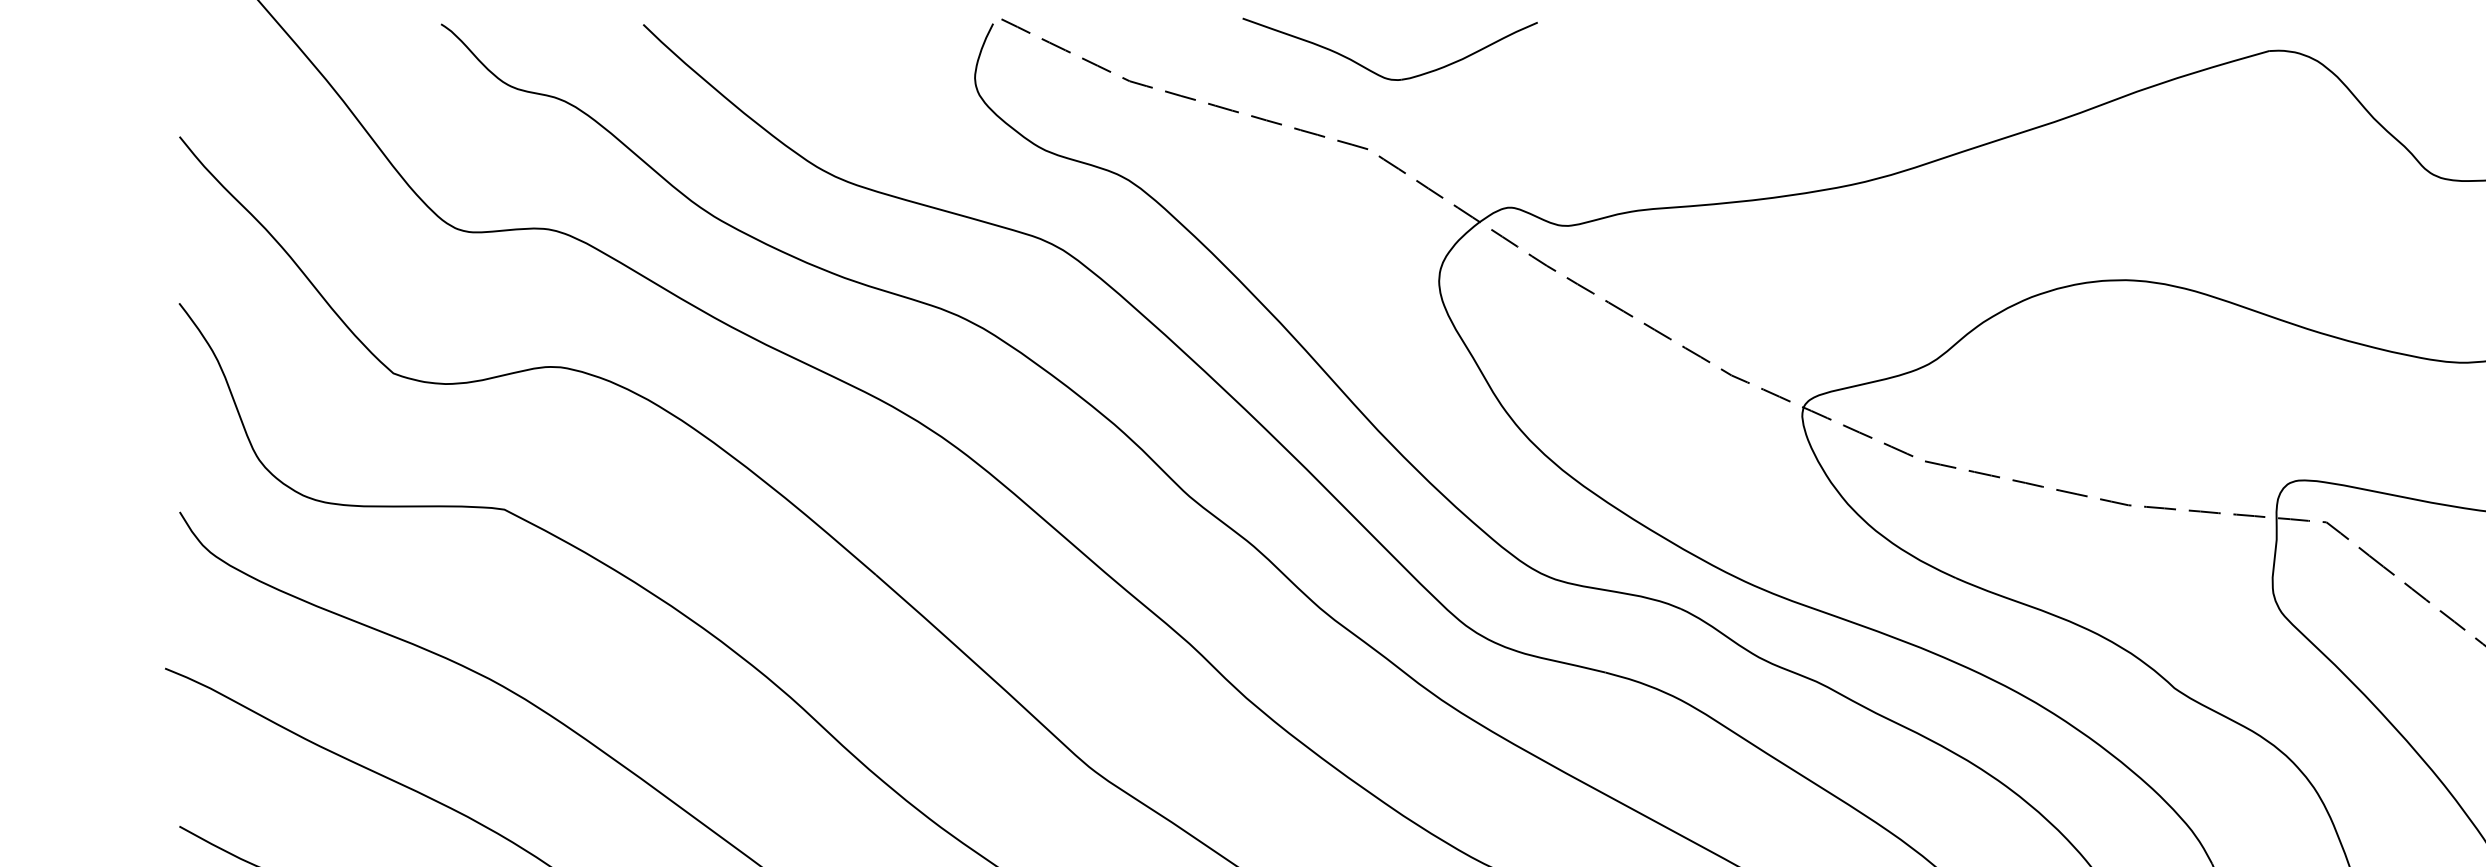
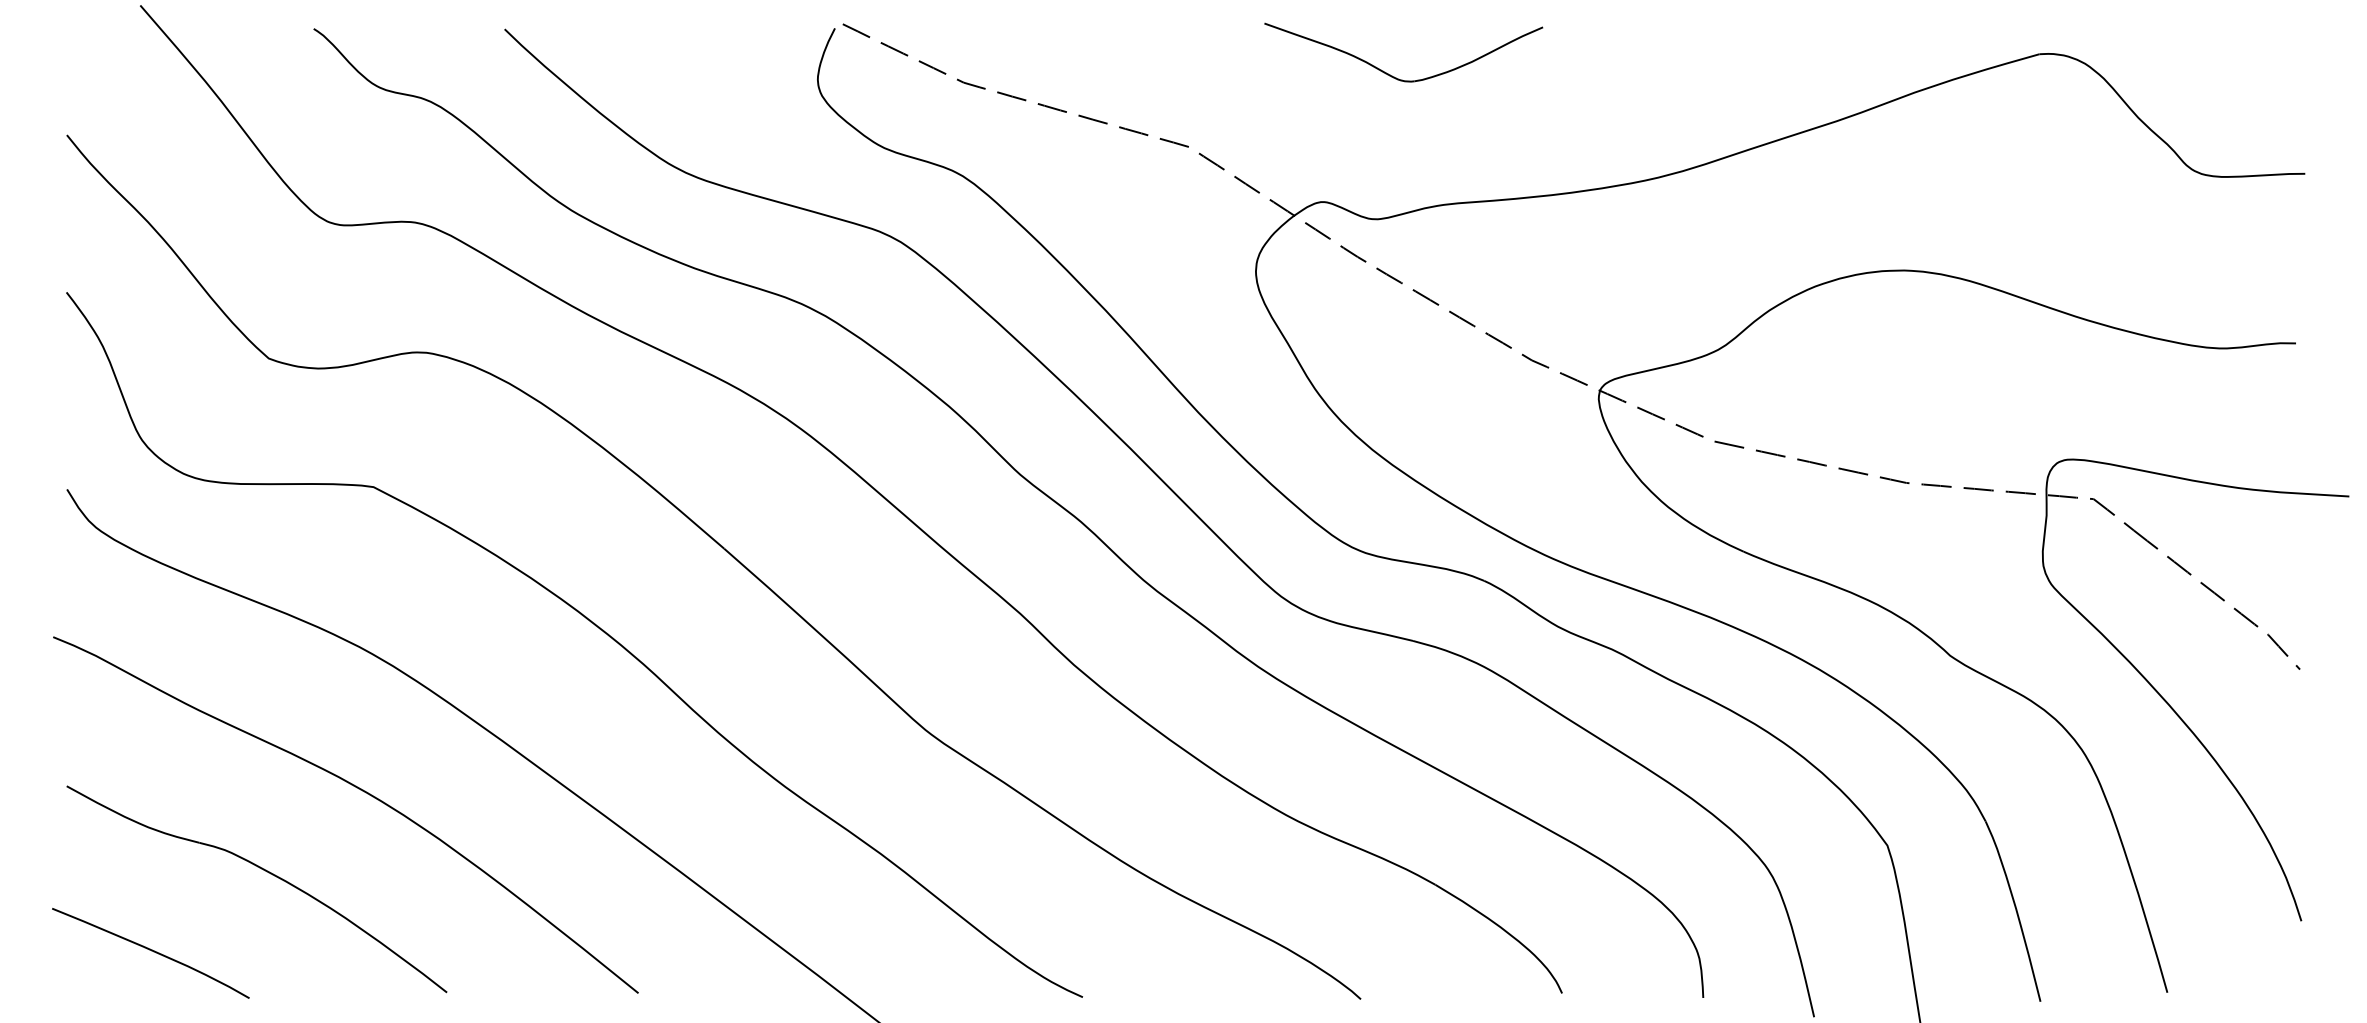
part: (1378, 73) -> (1392, 75), moved

